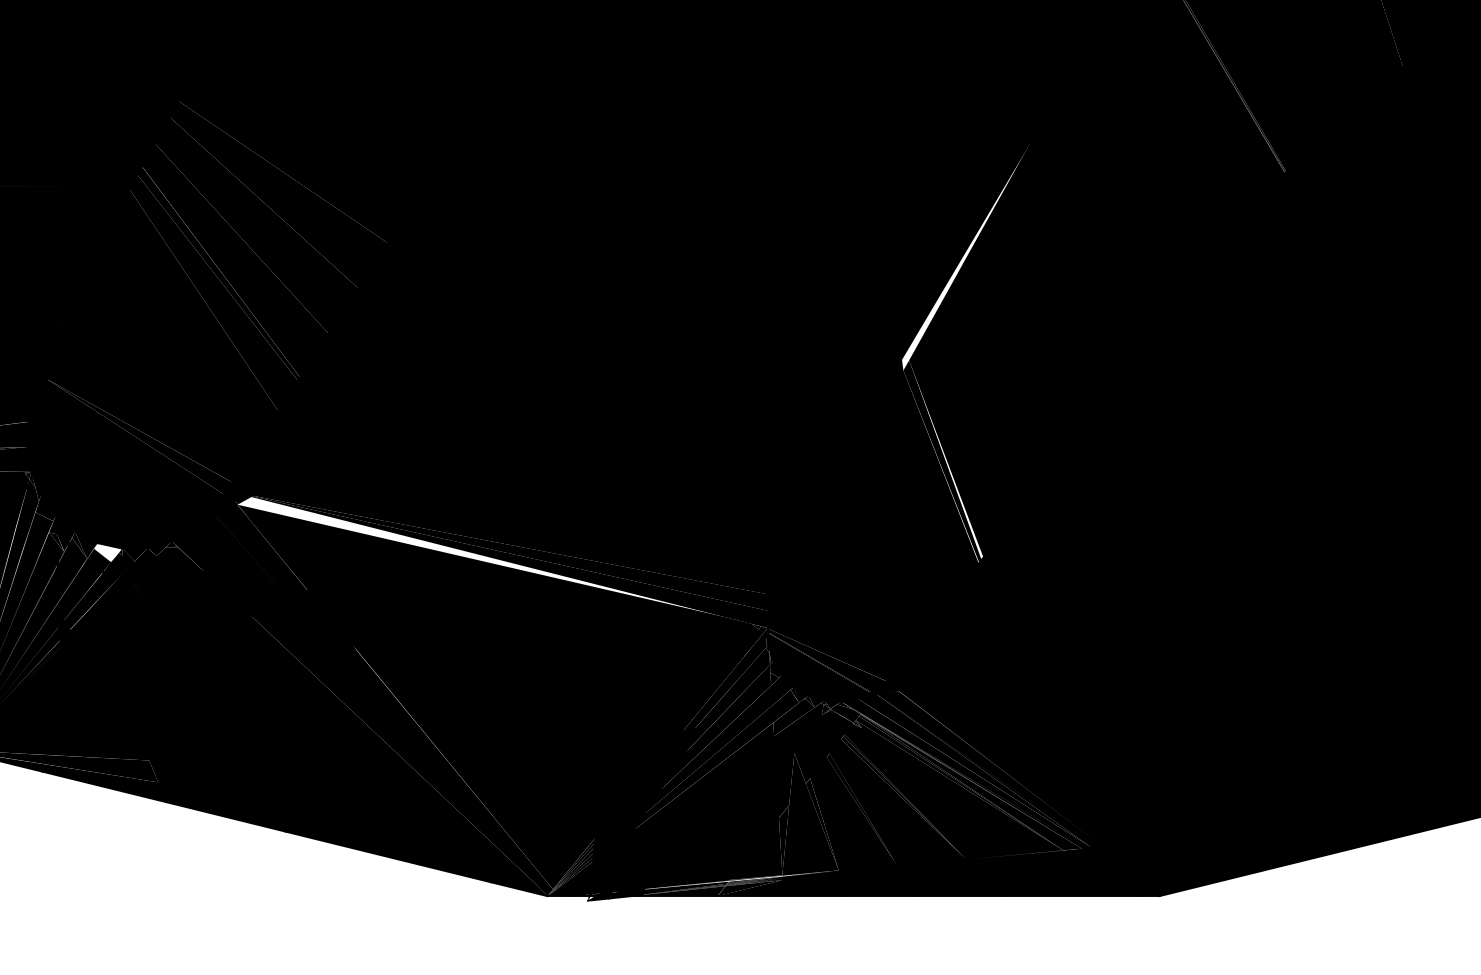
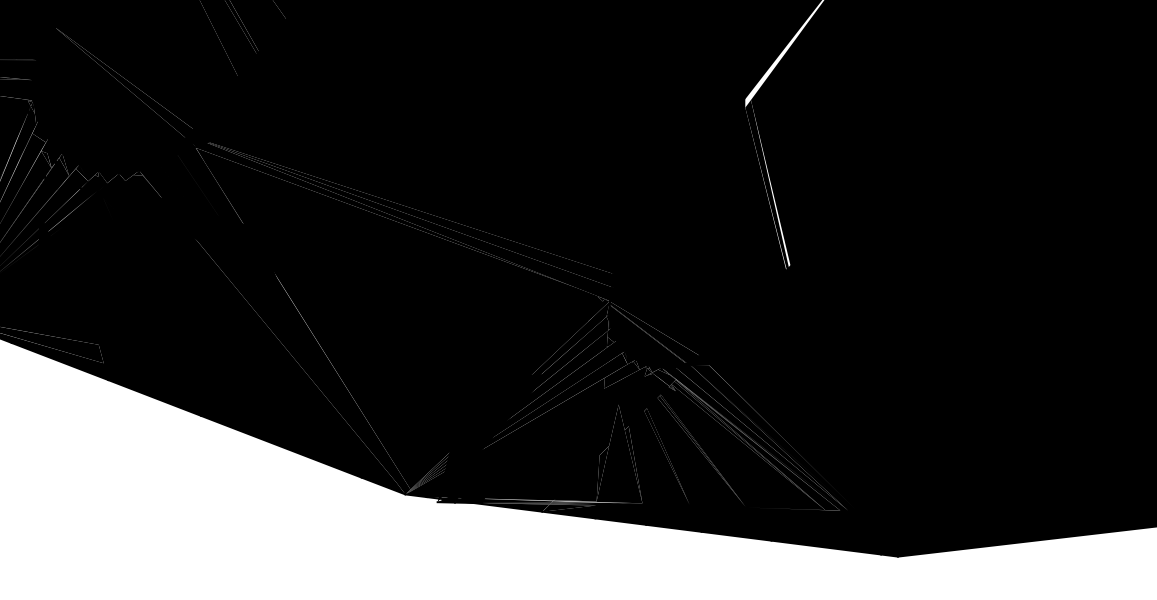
fill: (108, 552) -> (87, 173), added
fill: (475, 553) -> (382, 211), added

